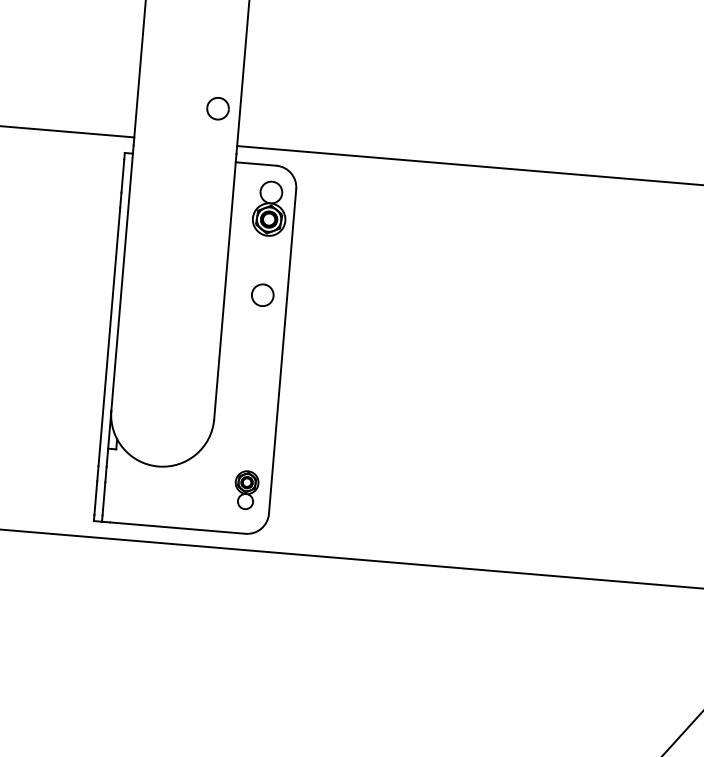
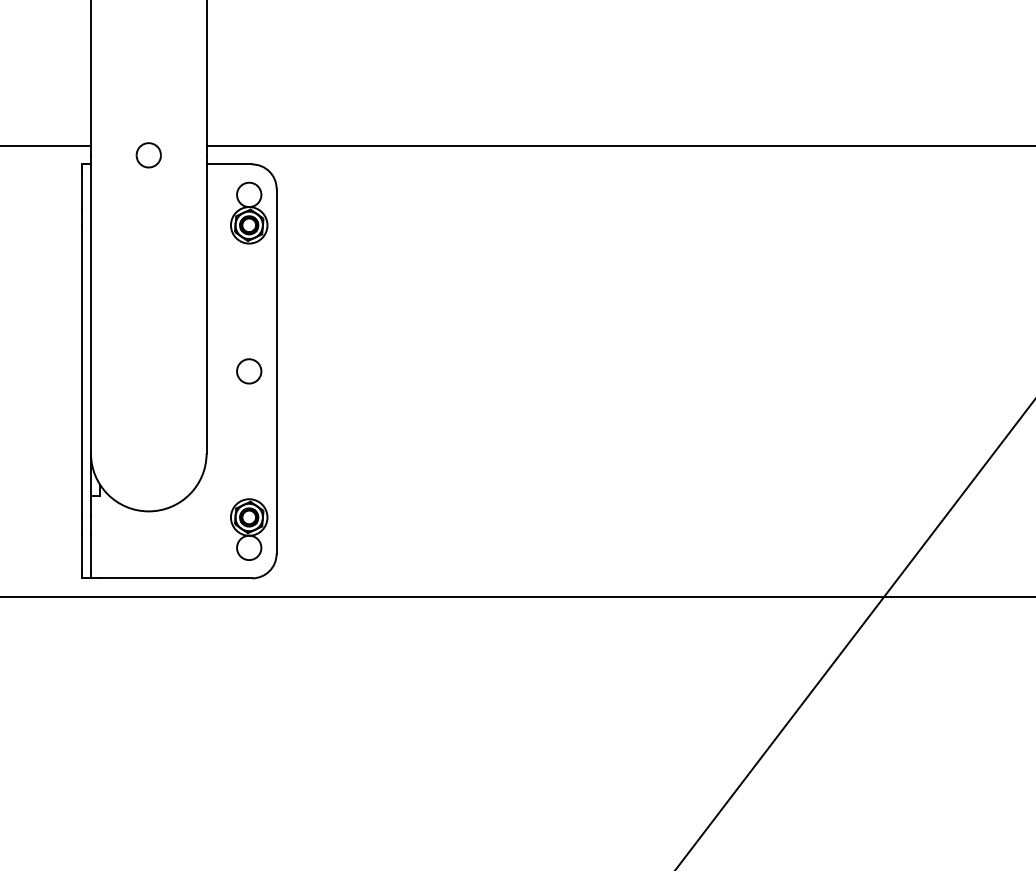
part: (217, 108) -> (148, 155), moved
circle: (263, 295) -> (249, 371), moved
part: (246, 490) -> (249, 529), size x1.43

